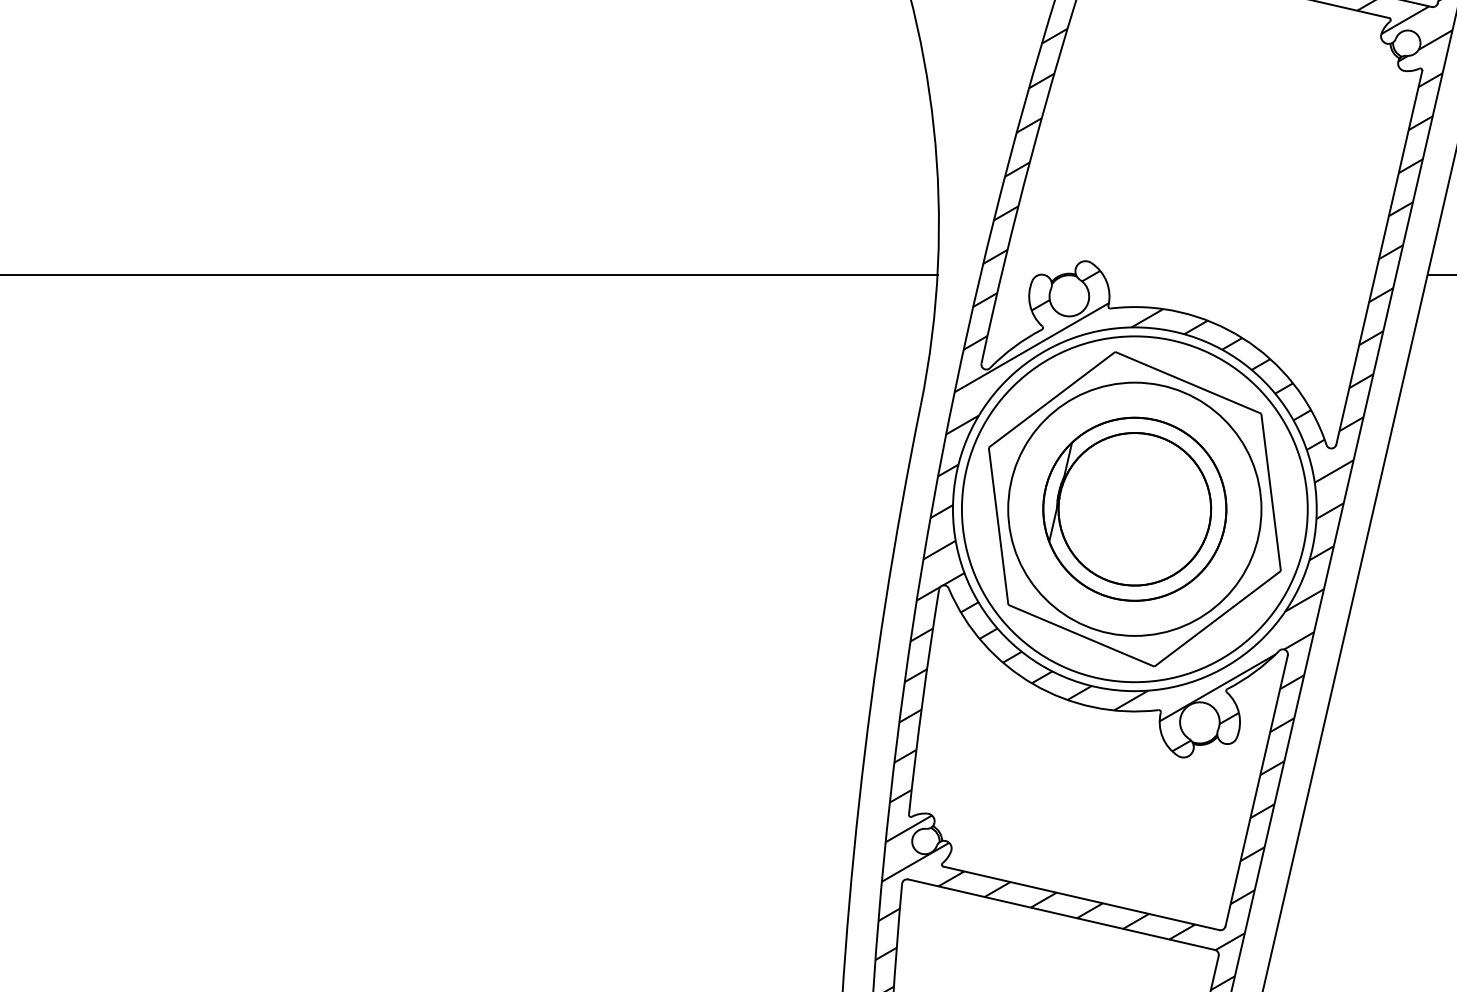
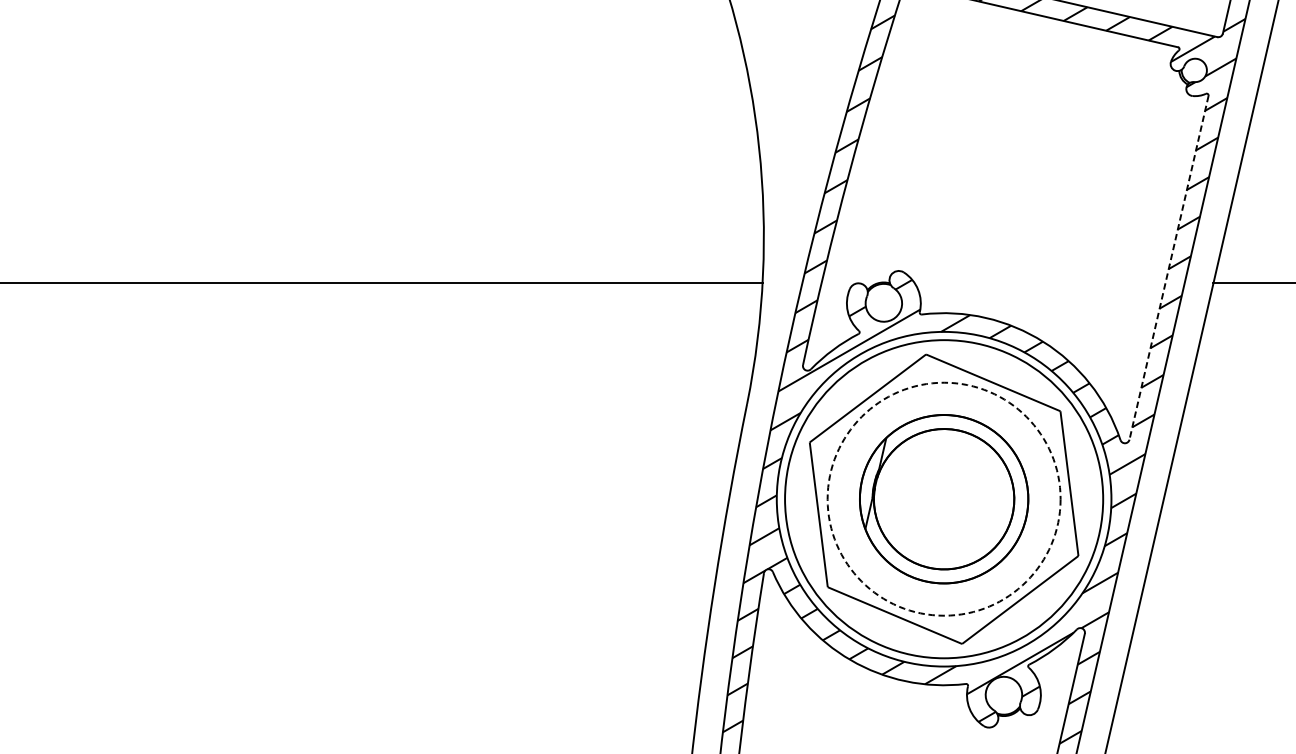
line: (1379, 257) -> (1169, 267), solid -> dashed
circle: (1134, 508) -> (943, 498), solid -> dashed

